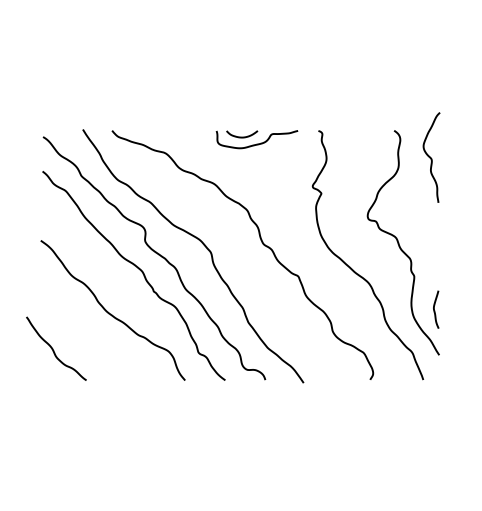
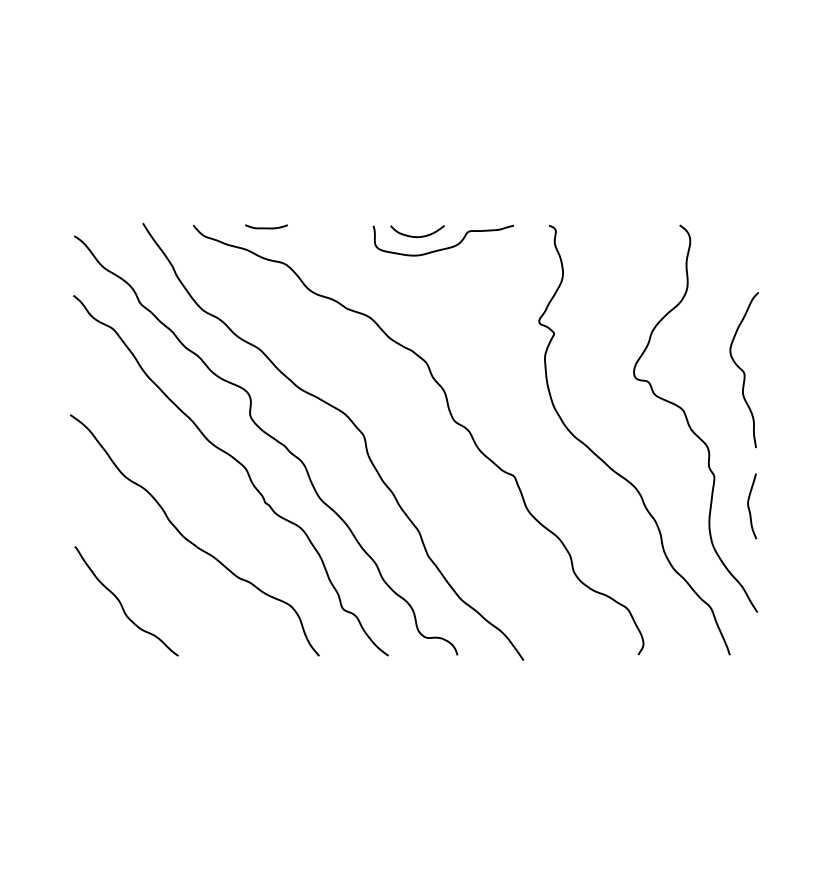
curve: (154, 131) -> (266, 226), added
curve: (431, 157) -> (743, 369), moved
curve: (435, 310) -> (750, 507), moved
curve: (54, 350) -> (123, 604), moved

